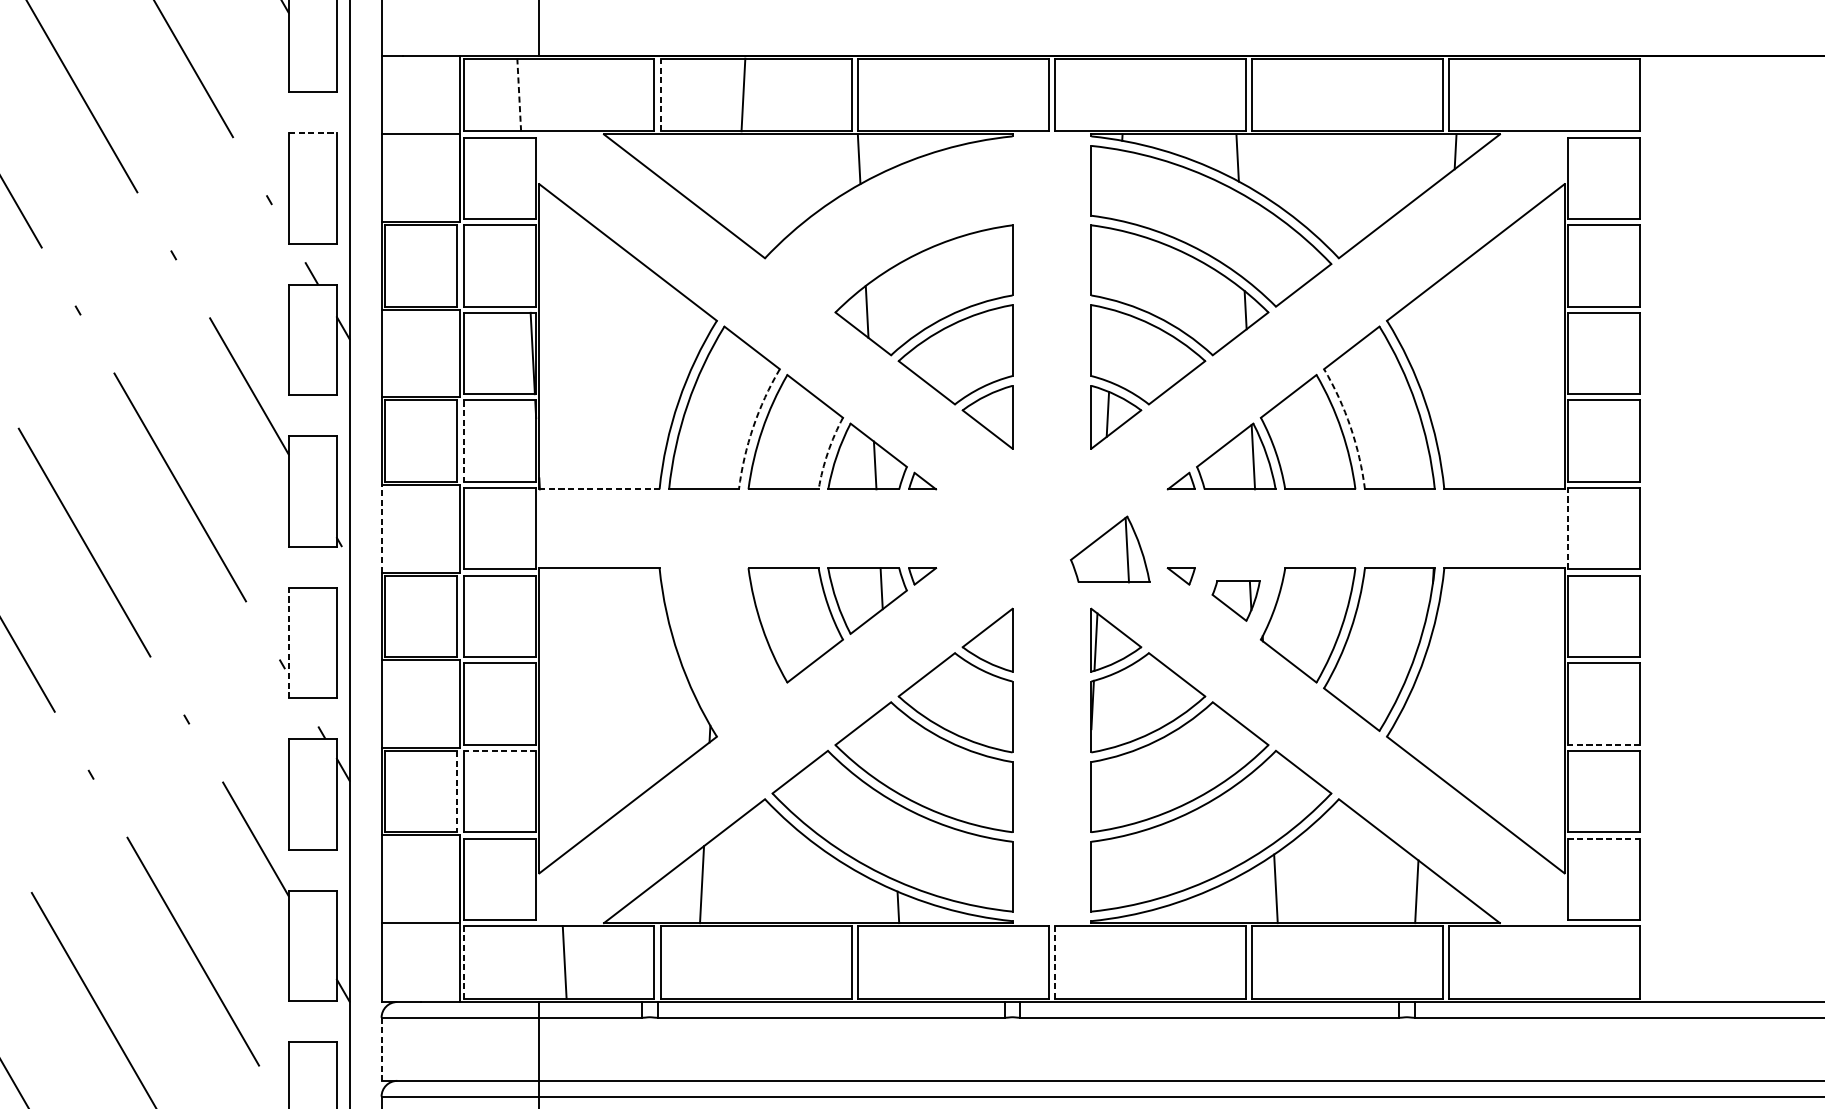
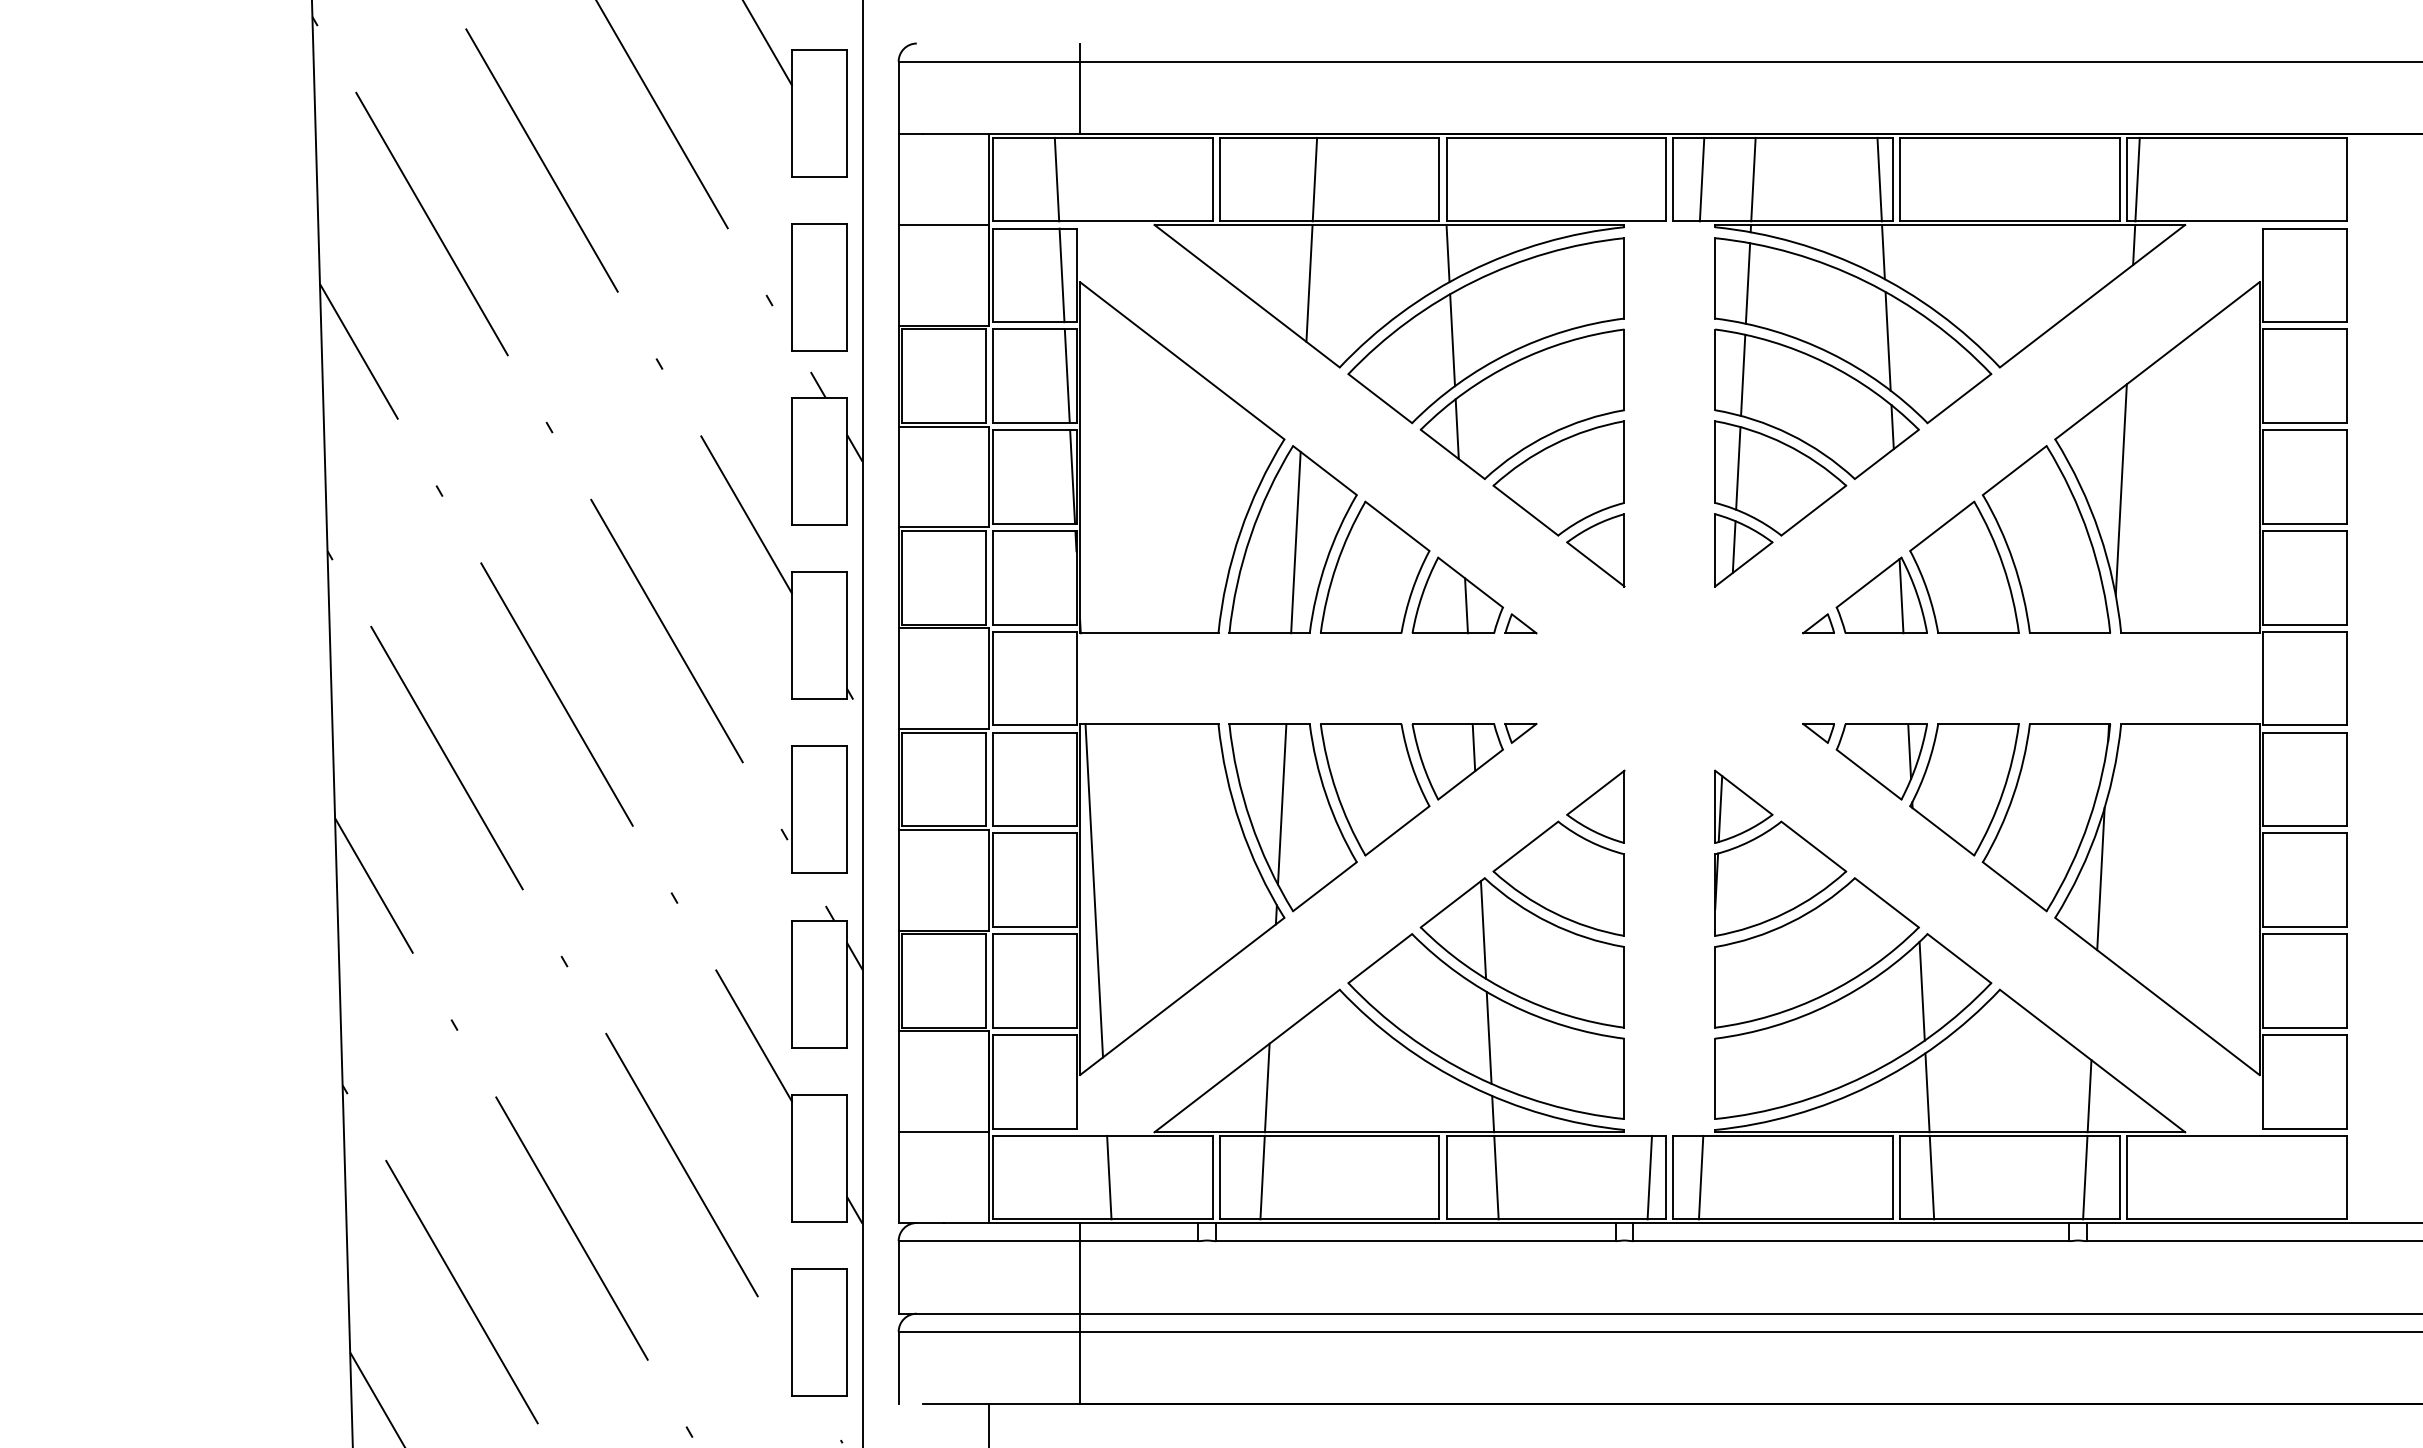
line: (519, 94) -> (1057, 179), dashed -> solid
line: (660, 94) -> (1219, 179), dashed -> solid
line: (1079, 94) -> (1701, 179), added
line: (1124, 94) -> (1753, 179), added
line: (1234, 94) -> (1879, 179), added
line: (1458, 94) -> (2137, 179), added
line: (313, 133) -> (820, 223), dashed -> solid
line: (523, 178) -> (1061, 275), added
line: (738, 184) -> (1309, 282), added
line: (1119, 185) -> (1747, 283), added
part: (891, 226) -> (1485, 330), added
line: (1241, 234) -> (1887, 340), added
line: (1115, 264) -> (1743, 374), added
line: (527, 265) -> (1066, 375), added
line: (1111, 346) -> (1738, 468), added
line: (1443, 364) -> (2120, 489), added
line: (726, 410) -> (1295, 542), added
arc: (753, 426) -> (1326, 561), dashed -> solid
arc: (1350, 426) -> (2013, 561), dashed -> solid
line: (464, 440) -> (993, 577), dashed -> solid
arc: (828, 452) -> (1412, 590), dashed -> solid
line: (599, 489) -> (1149, 633), dashed -> solid
line: (381, 528) -> (898, 678), dashed -> solid
line: (1568, 528) -> (2263, 678), dashed -> solid
part: (1109, 549) -> (1736, 702), removed
part: (1235, 600) -> (1881, 761), size x1.67
line: (289, 642) -> (792, 809), dashed -> solid
part: (723, 649) -> (1292, 817), added
line: (1426, 702) -> (2100, 878), added
line: (551, 712) -> (1094, 890), added
line: (1603, 745) -> (2304, 927), dashed -> solid
line: (889, 746) -> (1483, 929), added
line: (499, 751) -> (1034, 934), dashed -> solid
line: (457, 792) -> (985, 981), dashed -> solid
line: (1270, 799) -> (1921, 990), added
line: (1603, 839) -> (2304, 1035), dashed -> solid
line: (894, 840) -> (1488, 1037), added
line: (464, 962) -> (993, 1177), dashed -> solid
line: (697, 962) -> (1262, 1177), added
line: (901, 962) -> (1496, 1177), added
line: (1034, 962) -> (1649, 1177), added
line: (1055, 962) -> (1673, 1177), dashed -> solid
line: (1078, 962) -> (1700, 1177), added
line: (1279, 962) -> (1931, 1177), added
line: (1413, 962) -> (2085, 1177), added
line: (381, 1049) -> (898, 1277), dashed -> solid

